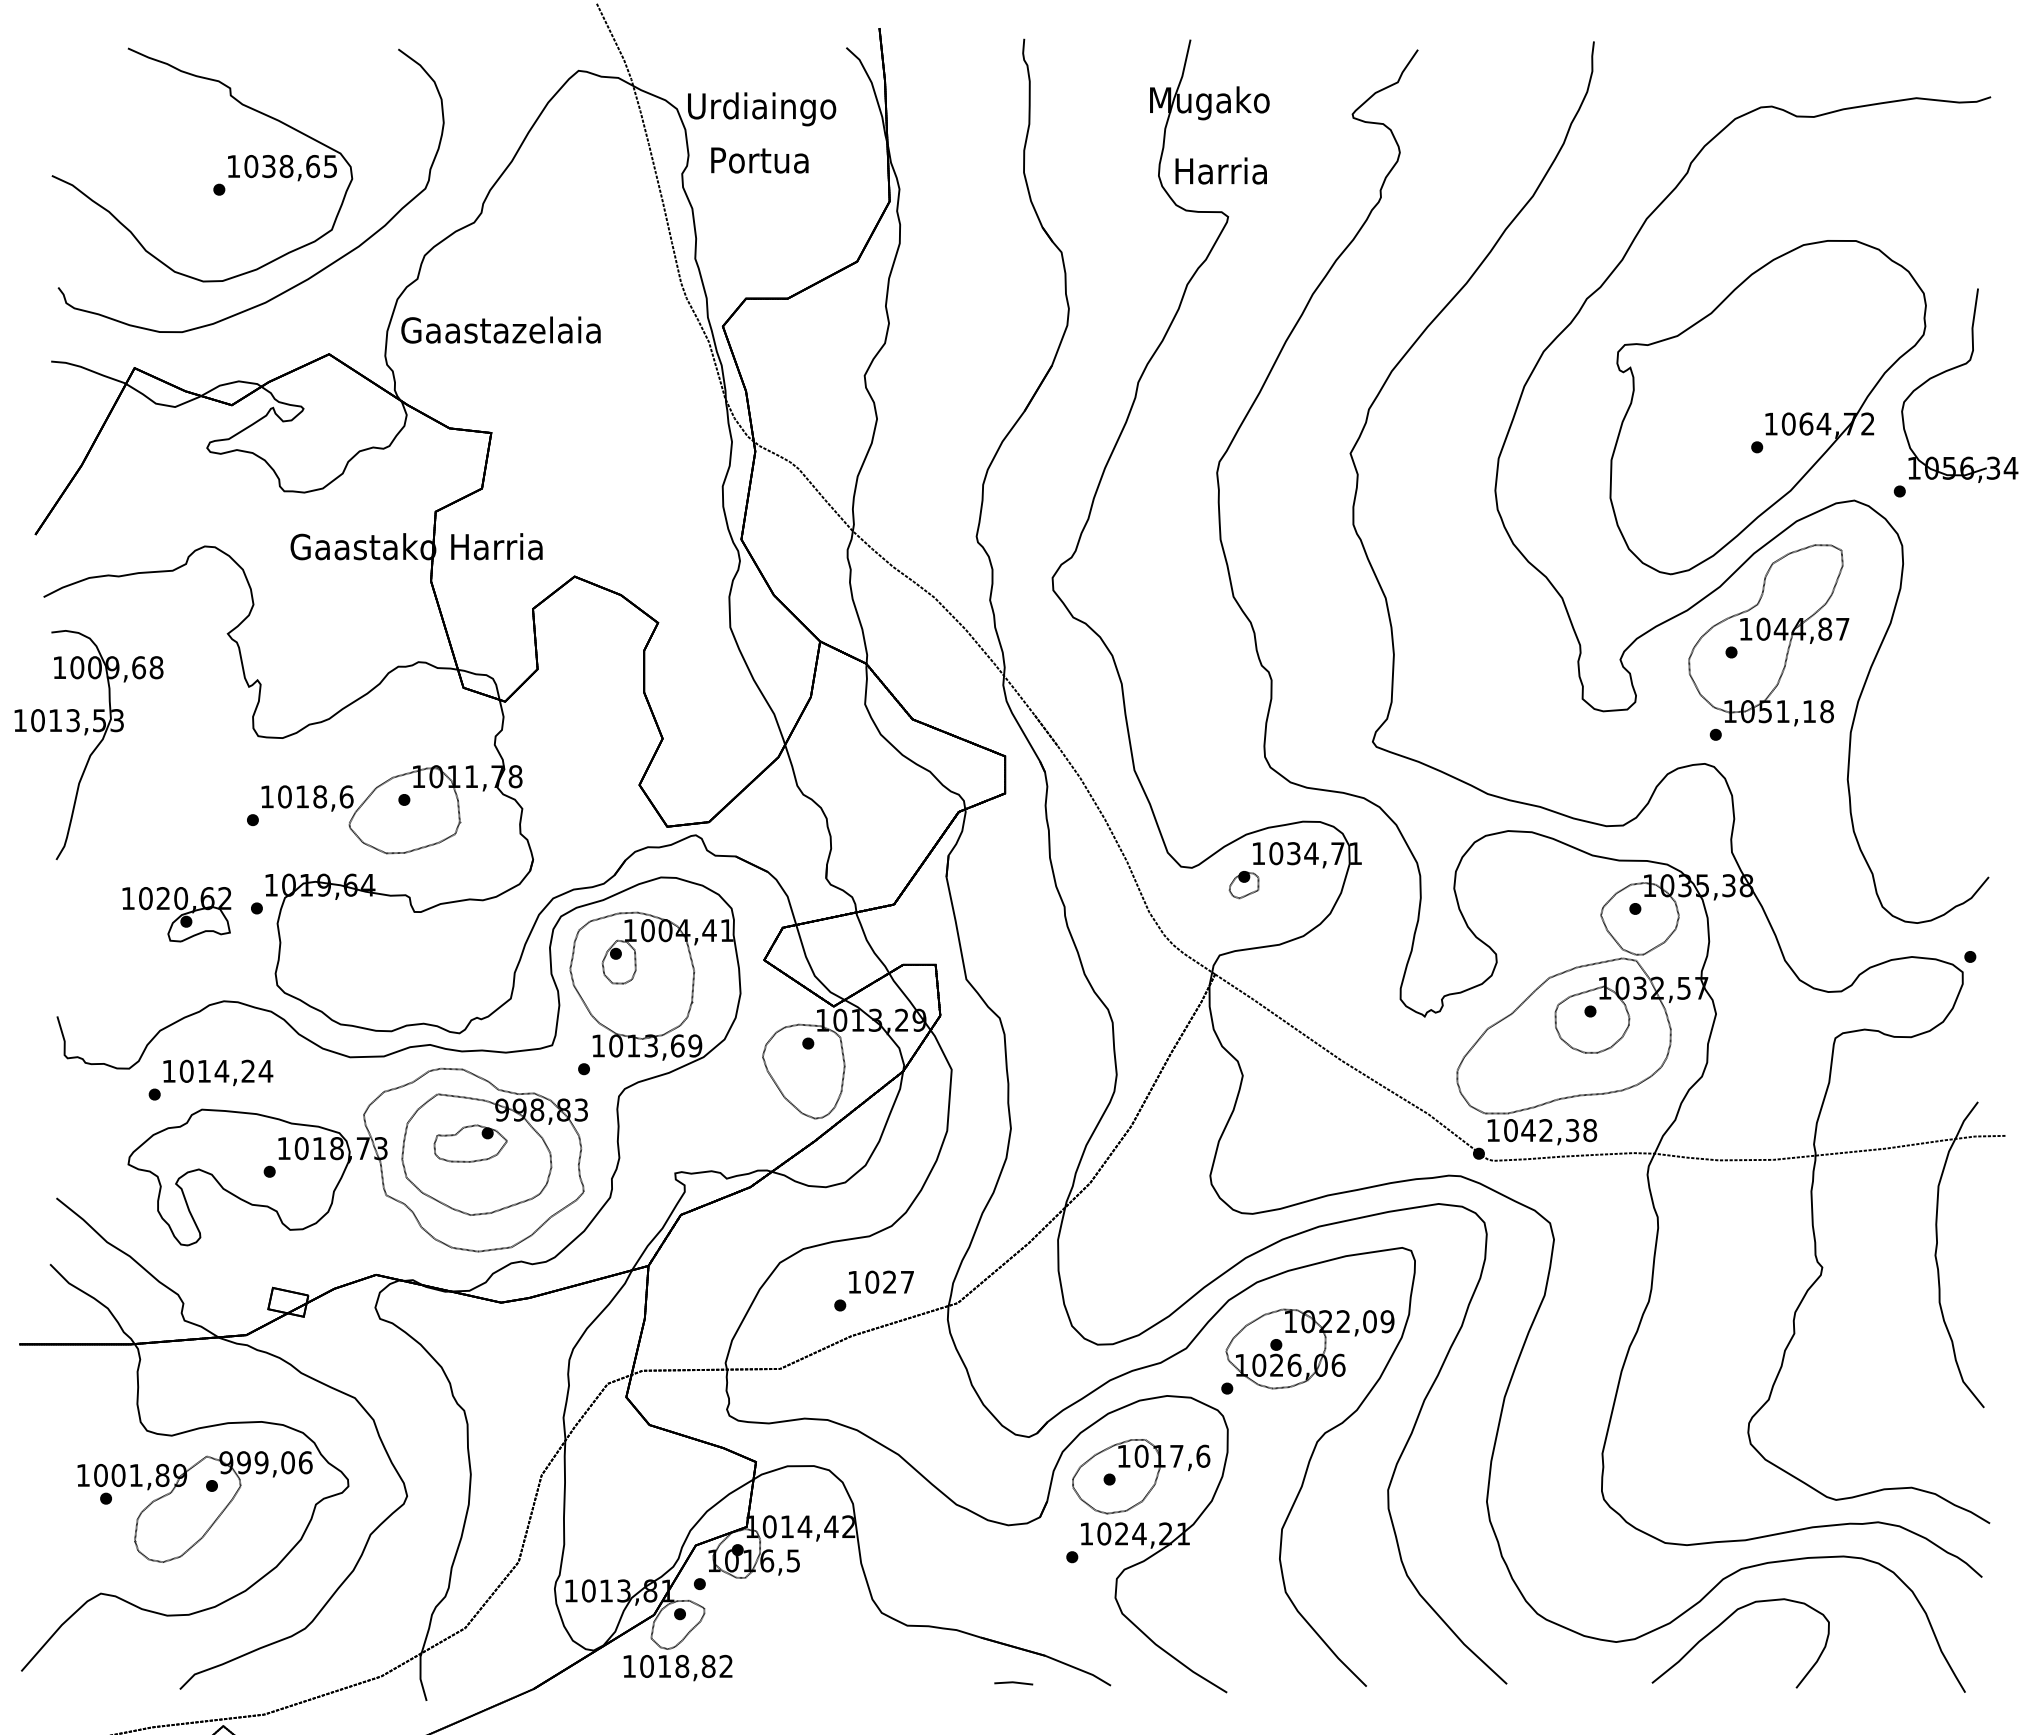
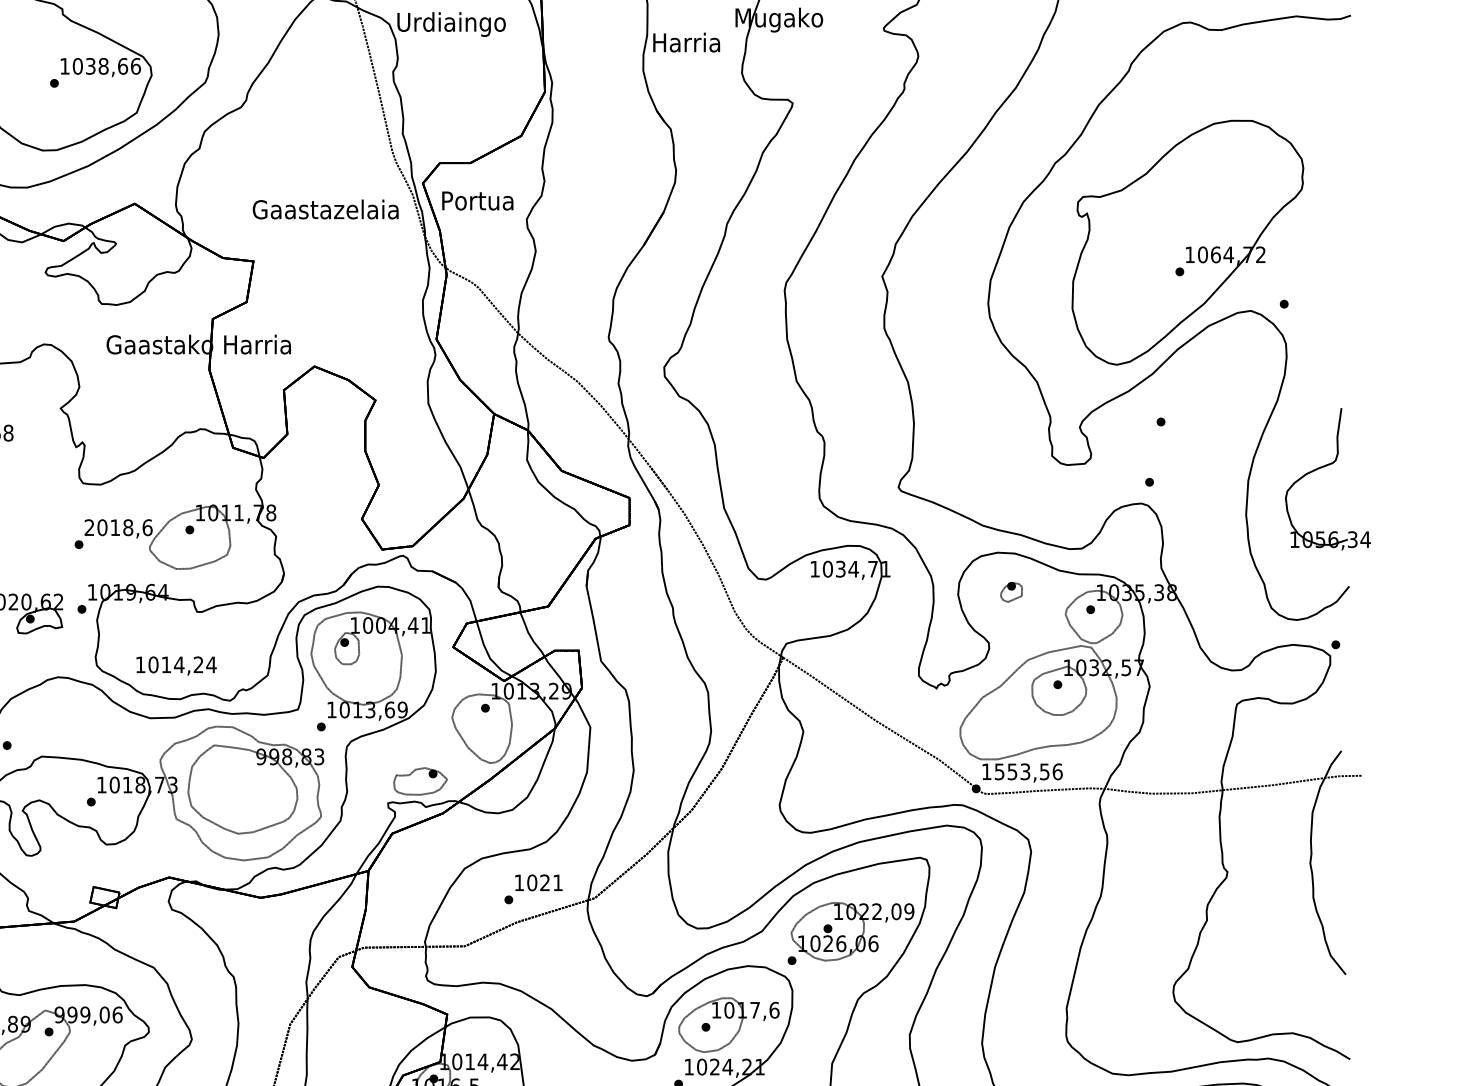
text: (759, 160) -> (477, 201), moved
text: (330, 166) -> (135, 66), 1038,65 -> 1038,66
text: (1220, 170) -> (686, 42), moved
text: (500, 329) -> (325, 209), moved
part: (1951, 370) -> (1322, 468), moved
part: (1768, 635) -> (1188, 409), removed
text: (266, 796) -> (88, 527), 1018,6 -> 2018,6
part: (1243, 885) -> (1011, 592), moved
text: (218, 1072) -> (176, 665), moved
text: (1550, 1130) -> (1028, 771), 1042,38 -> 1553,56
part: (470, 1143) -> (420, 781), moved
text: (907, 1282) -> (558, 883), 1027 -> 1021

